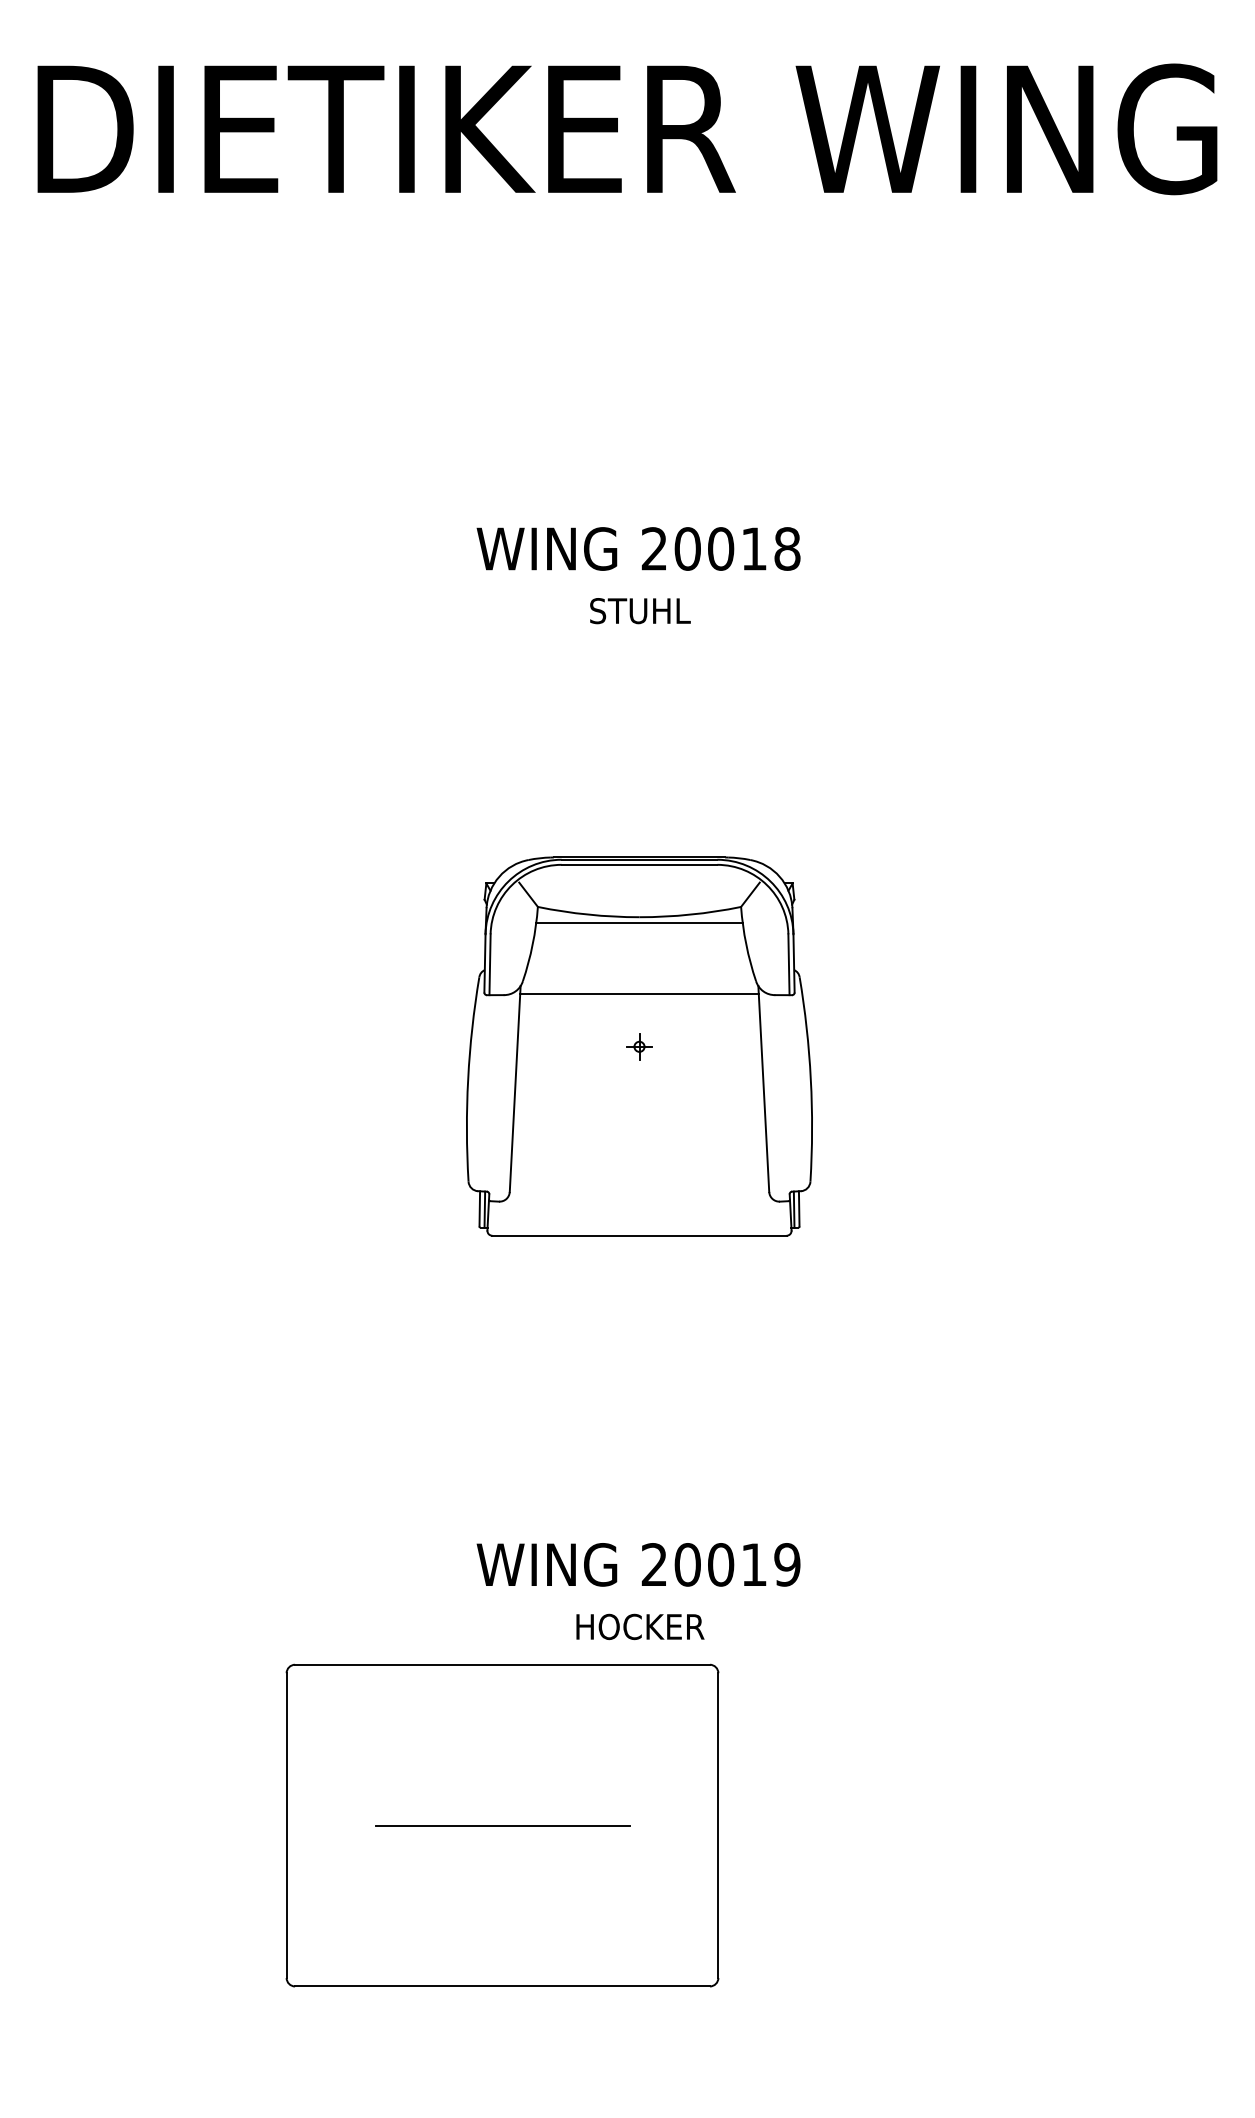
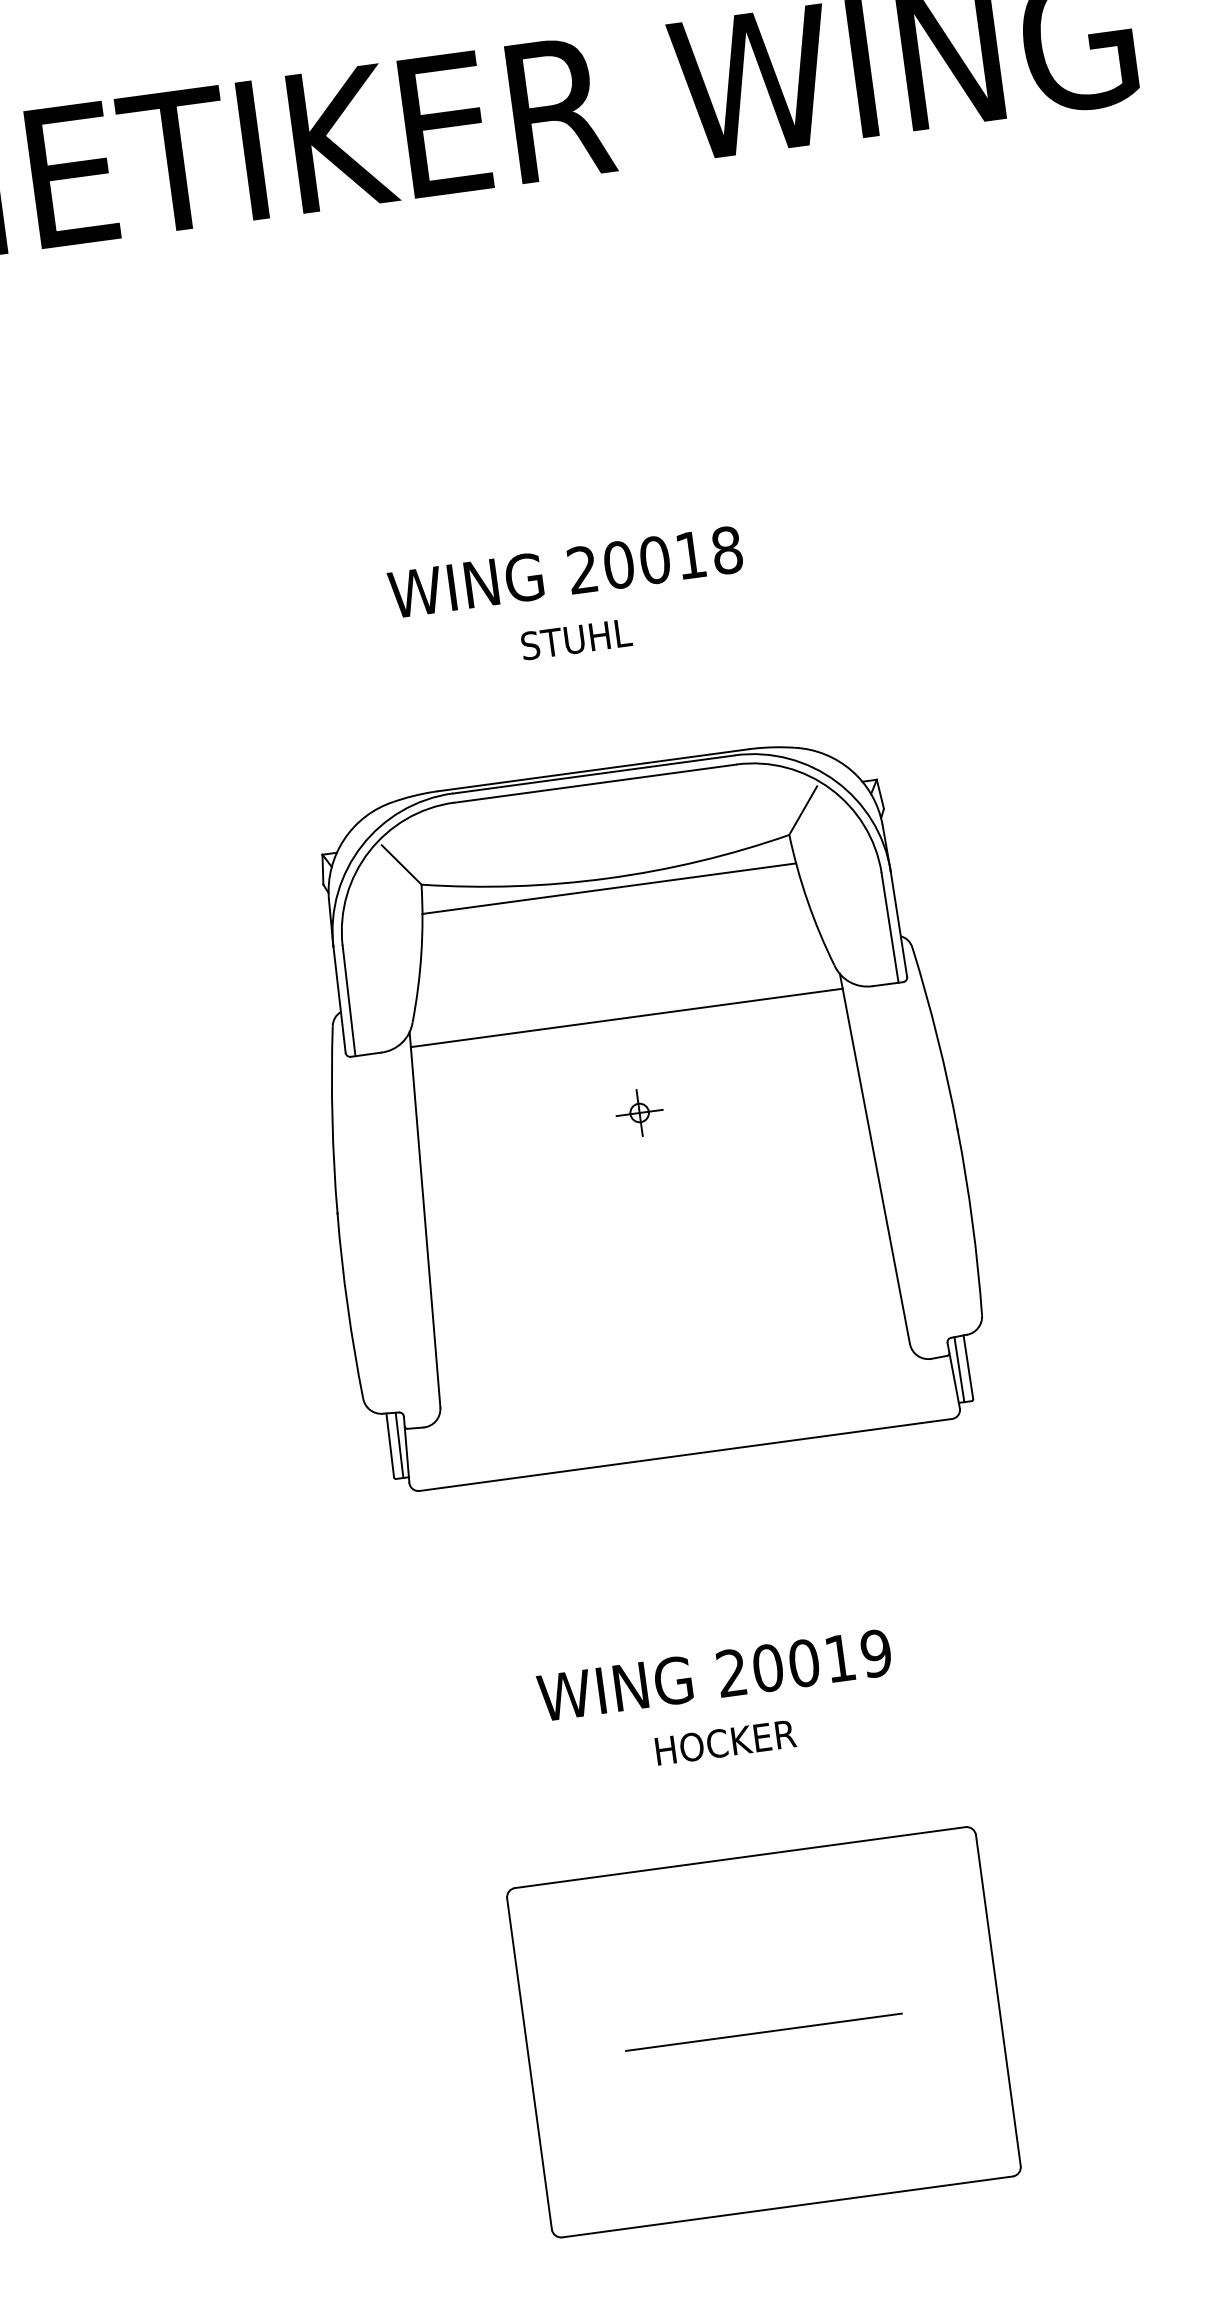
part: (639, 1046) -> (639, 1112), size x1.67
part: (502, 1825) -> (763, 2032), moved

